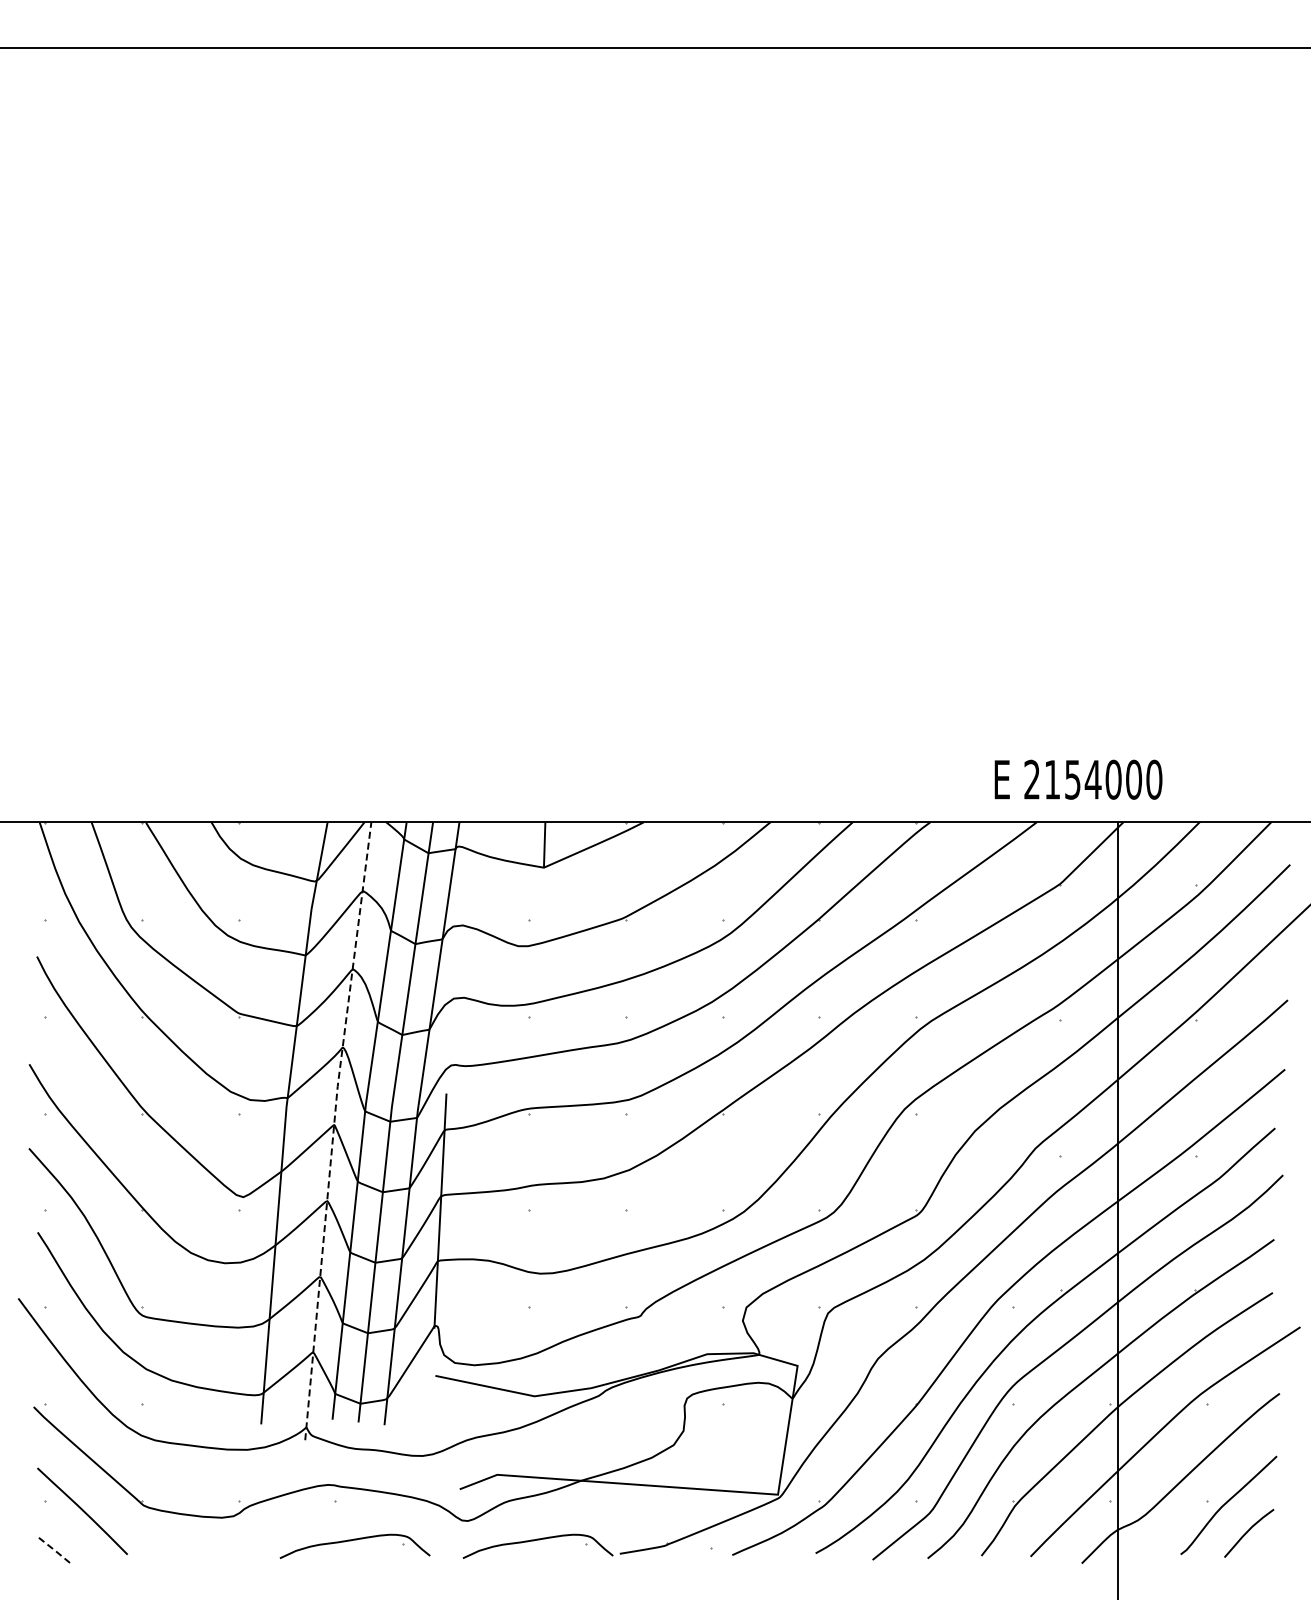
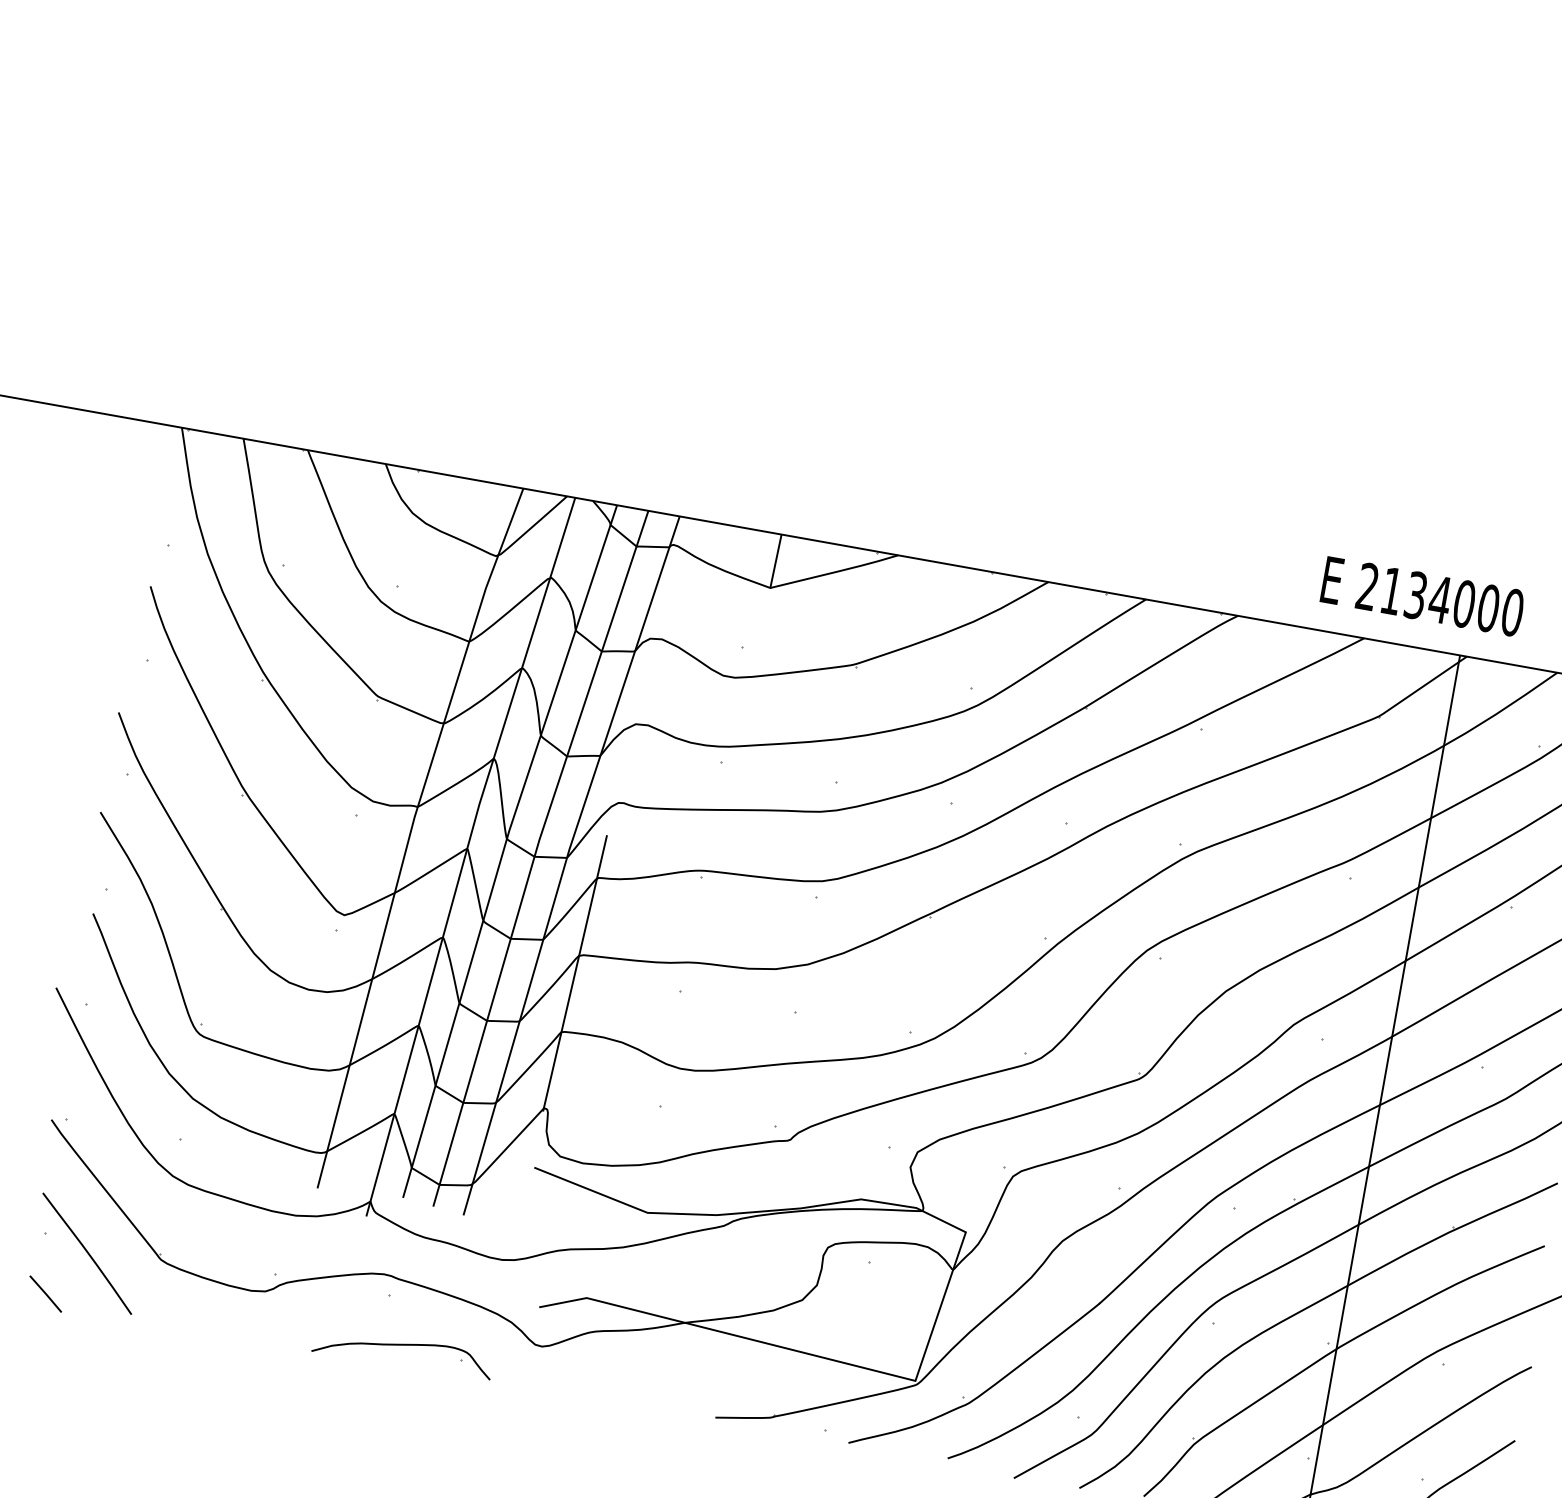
text: (1072, 779) -> (1415, 595), 2154000 -> 2134000
line: (333, 1130) -> (465, 855), dashed -> solid
part: (537, 1545) -> (619, 1390), removed
line: (54, 1550) -> (45, 1294), dashed -> solid

